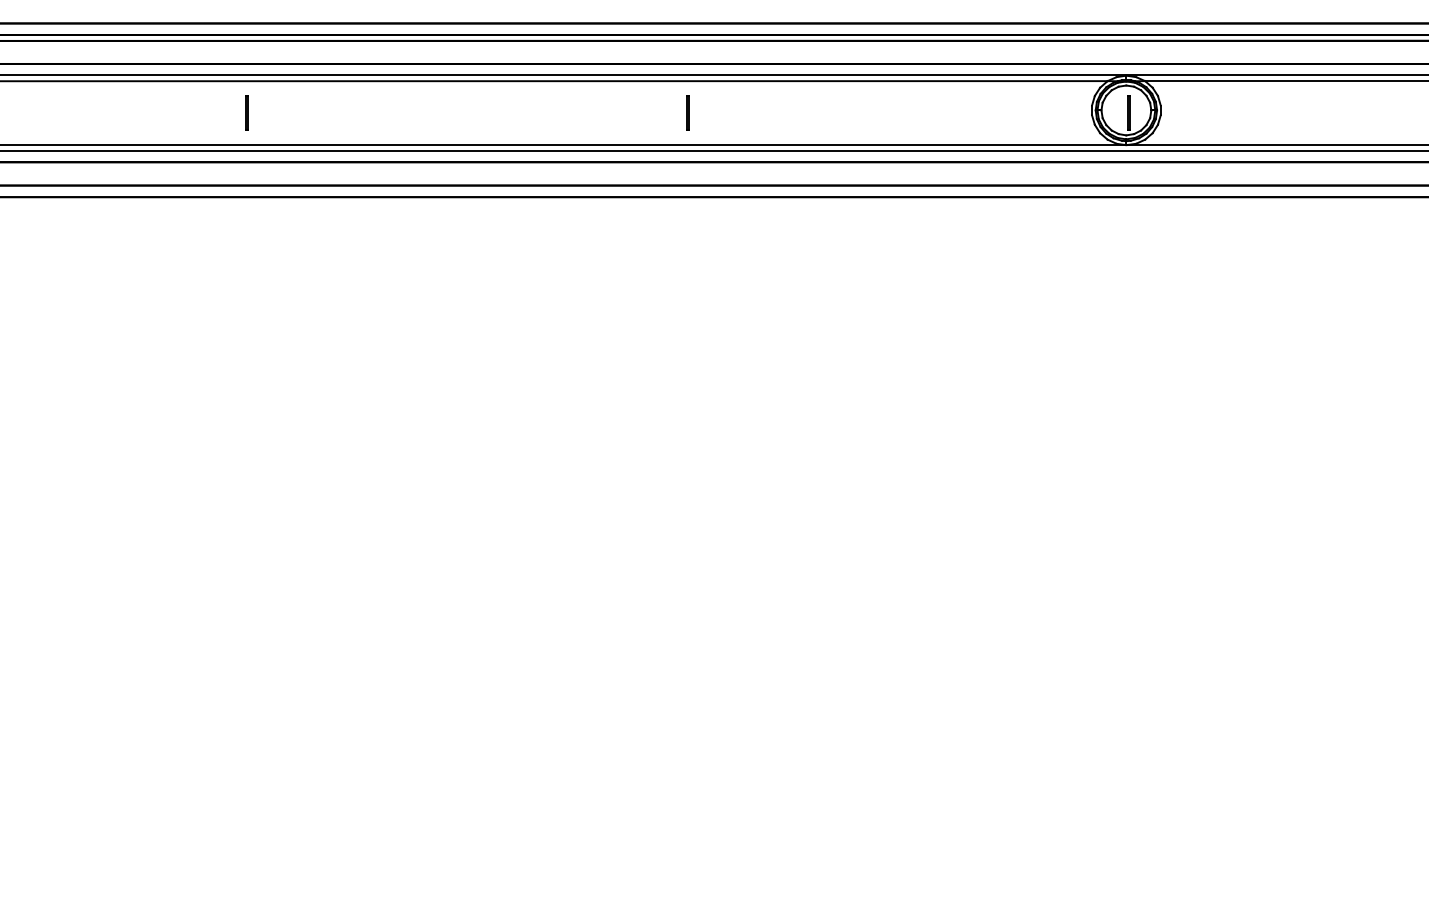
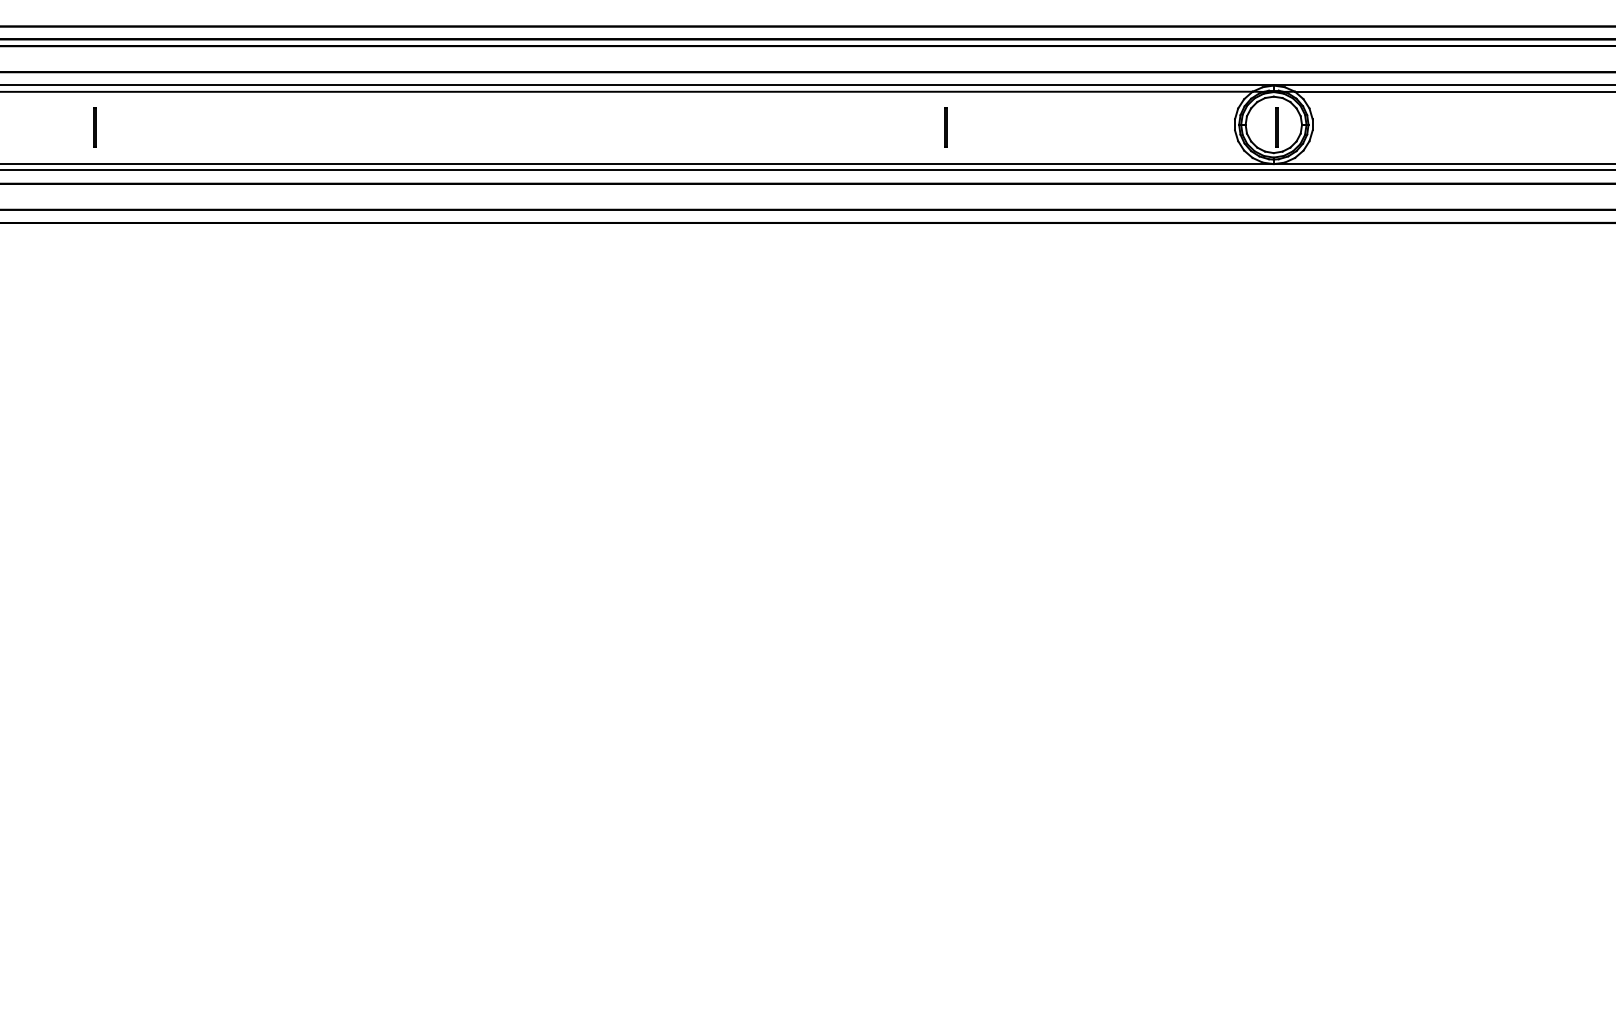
line: (246, 112) -> (94, 127), moved
line: (687, 112) -> (945, 127), moved

